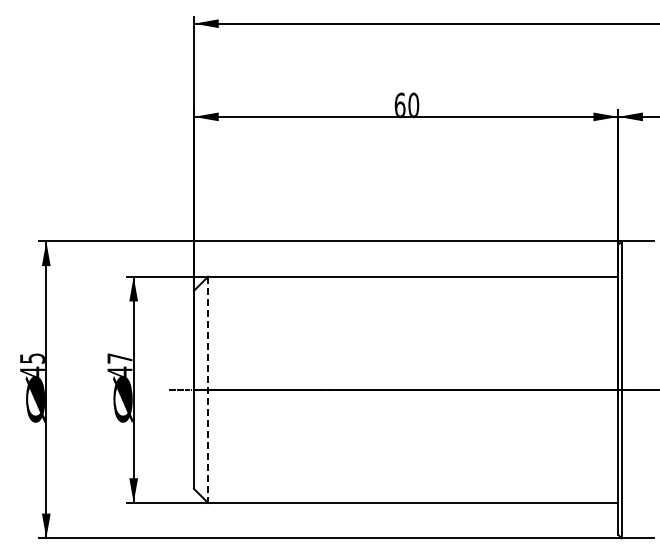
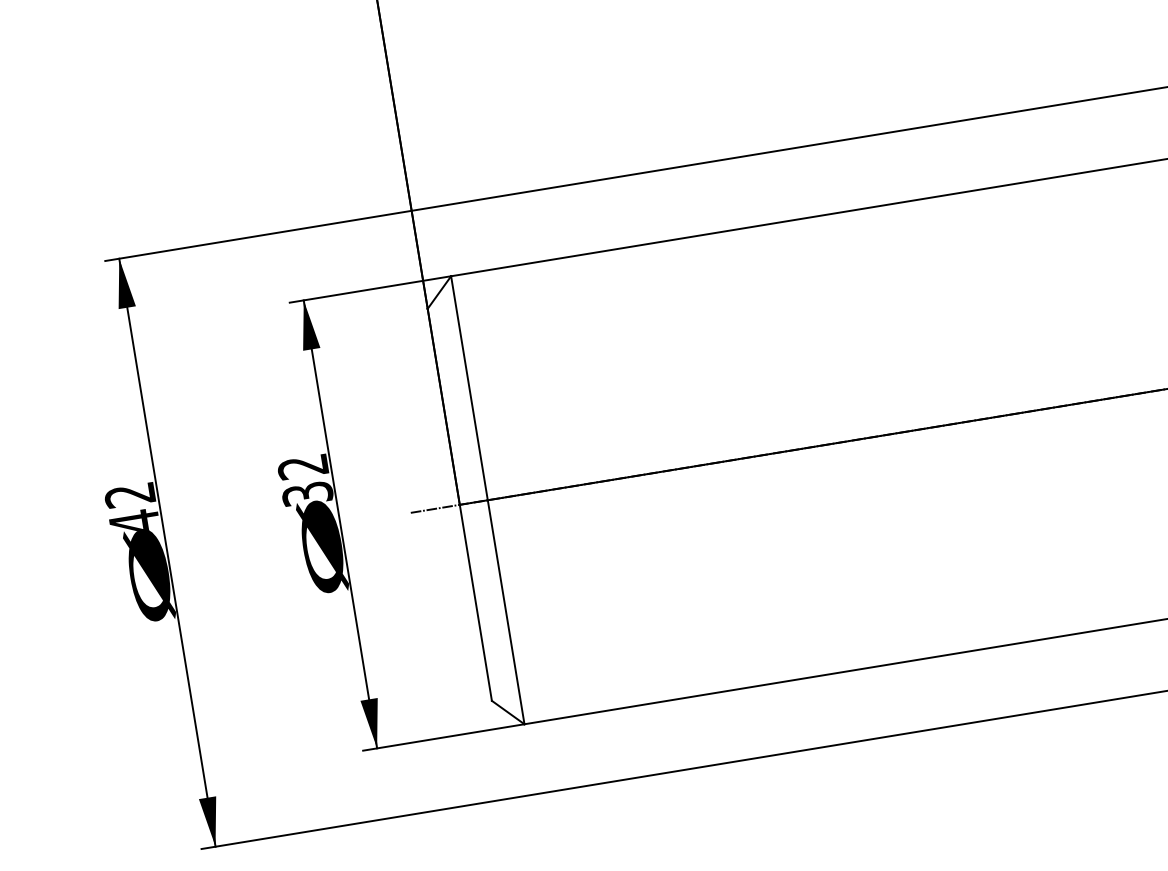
text: (31, 358) -> (127, 495), 45 -> 42
text: (119, 365) -> (304, 480), 47 -> 32
line: (208, 390) -> (488, 501), dashed -> solid

